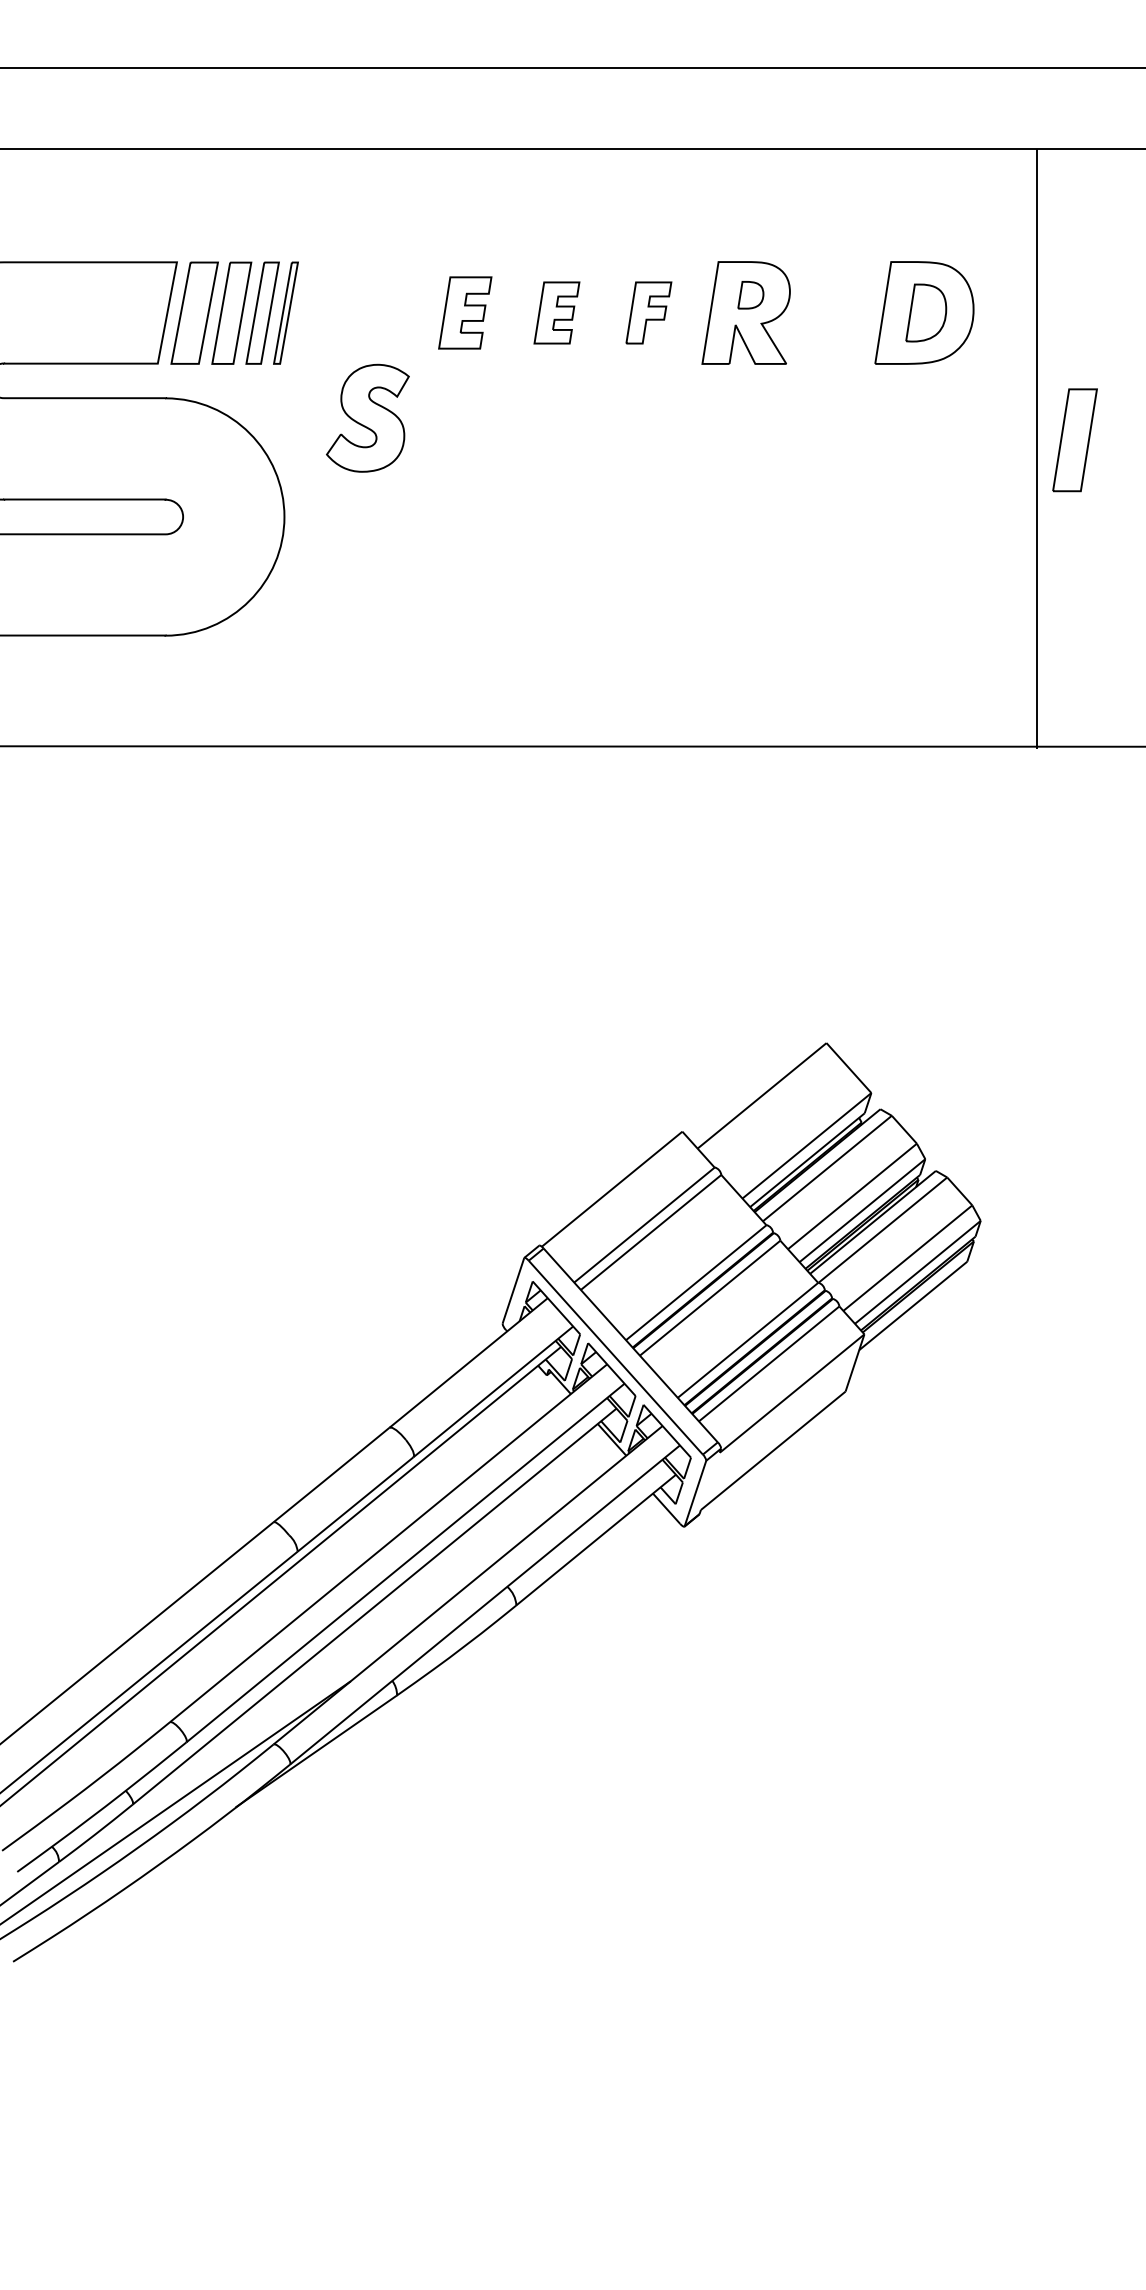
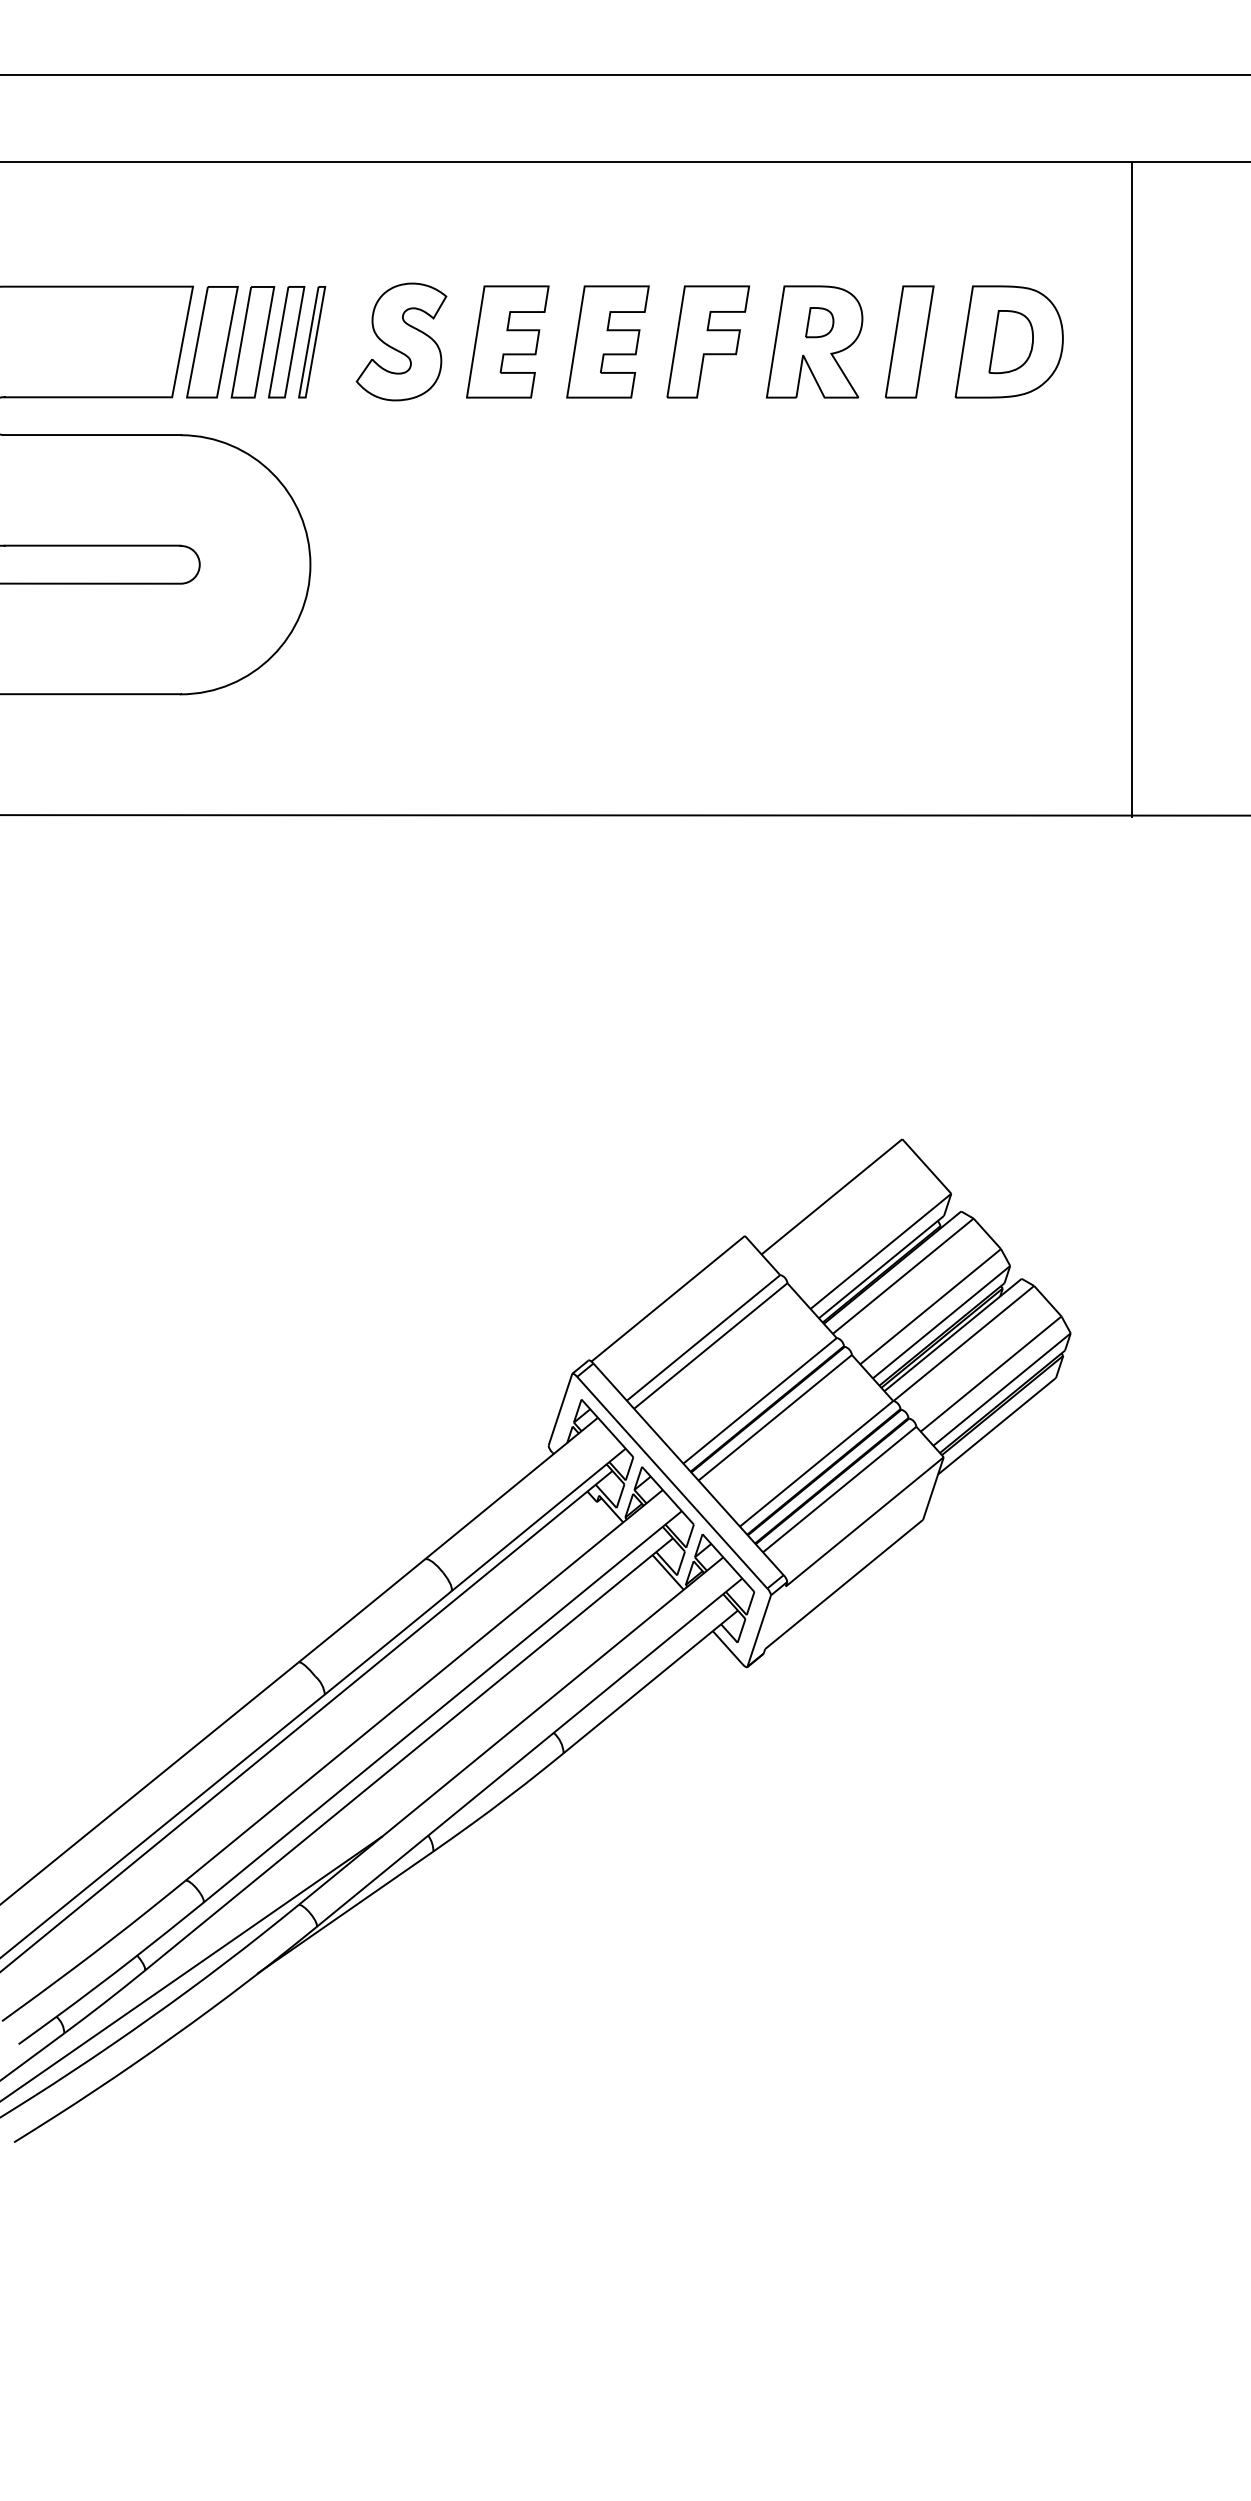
part: (464, 312) -> (507, 341), size x1.43
part: (556, 312) -> (607, 341), size x1.67
part: (649, 312) -> (708, 341), size x1.67
part: (367, 417) -> (401, 341), moved
part: (1074, 439) -> (909, 341), moved

